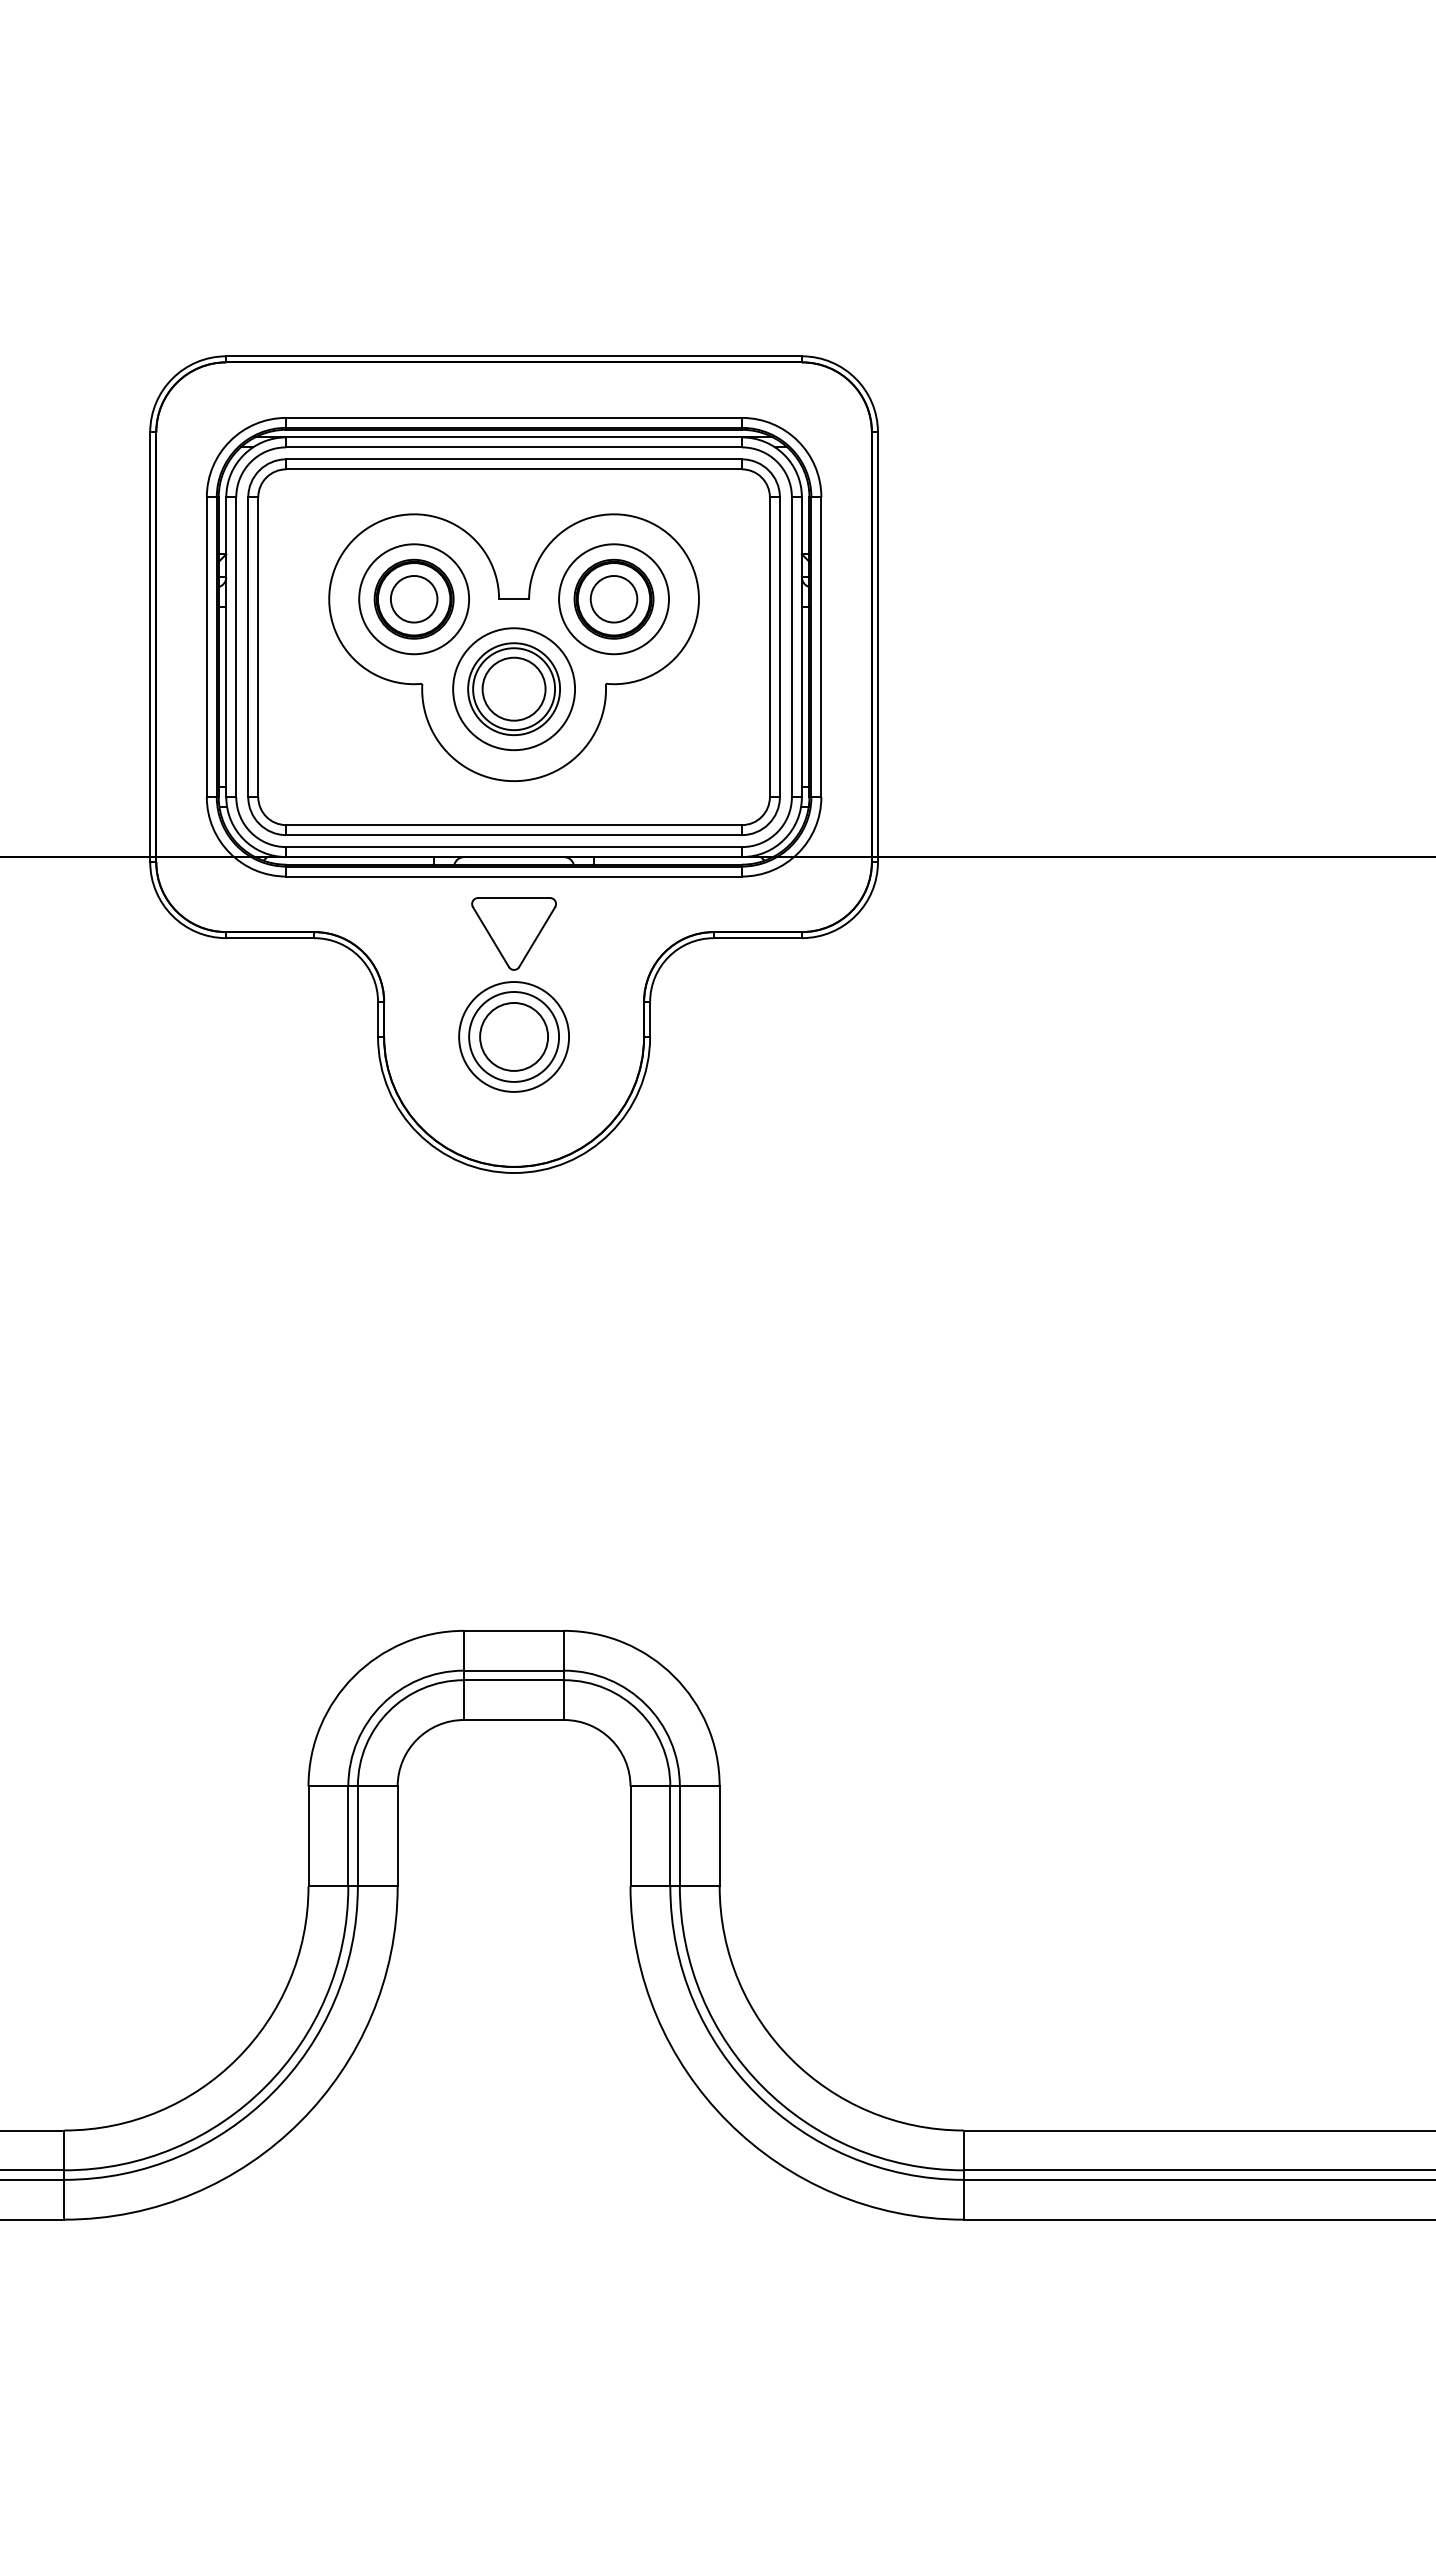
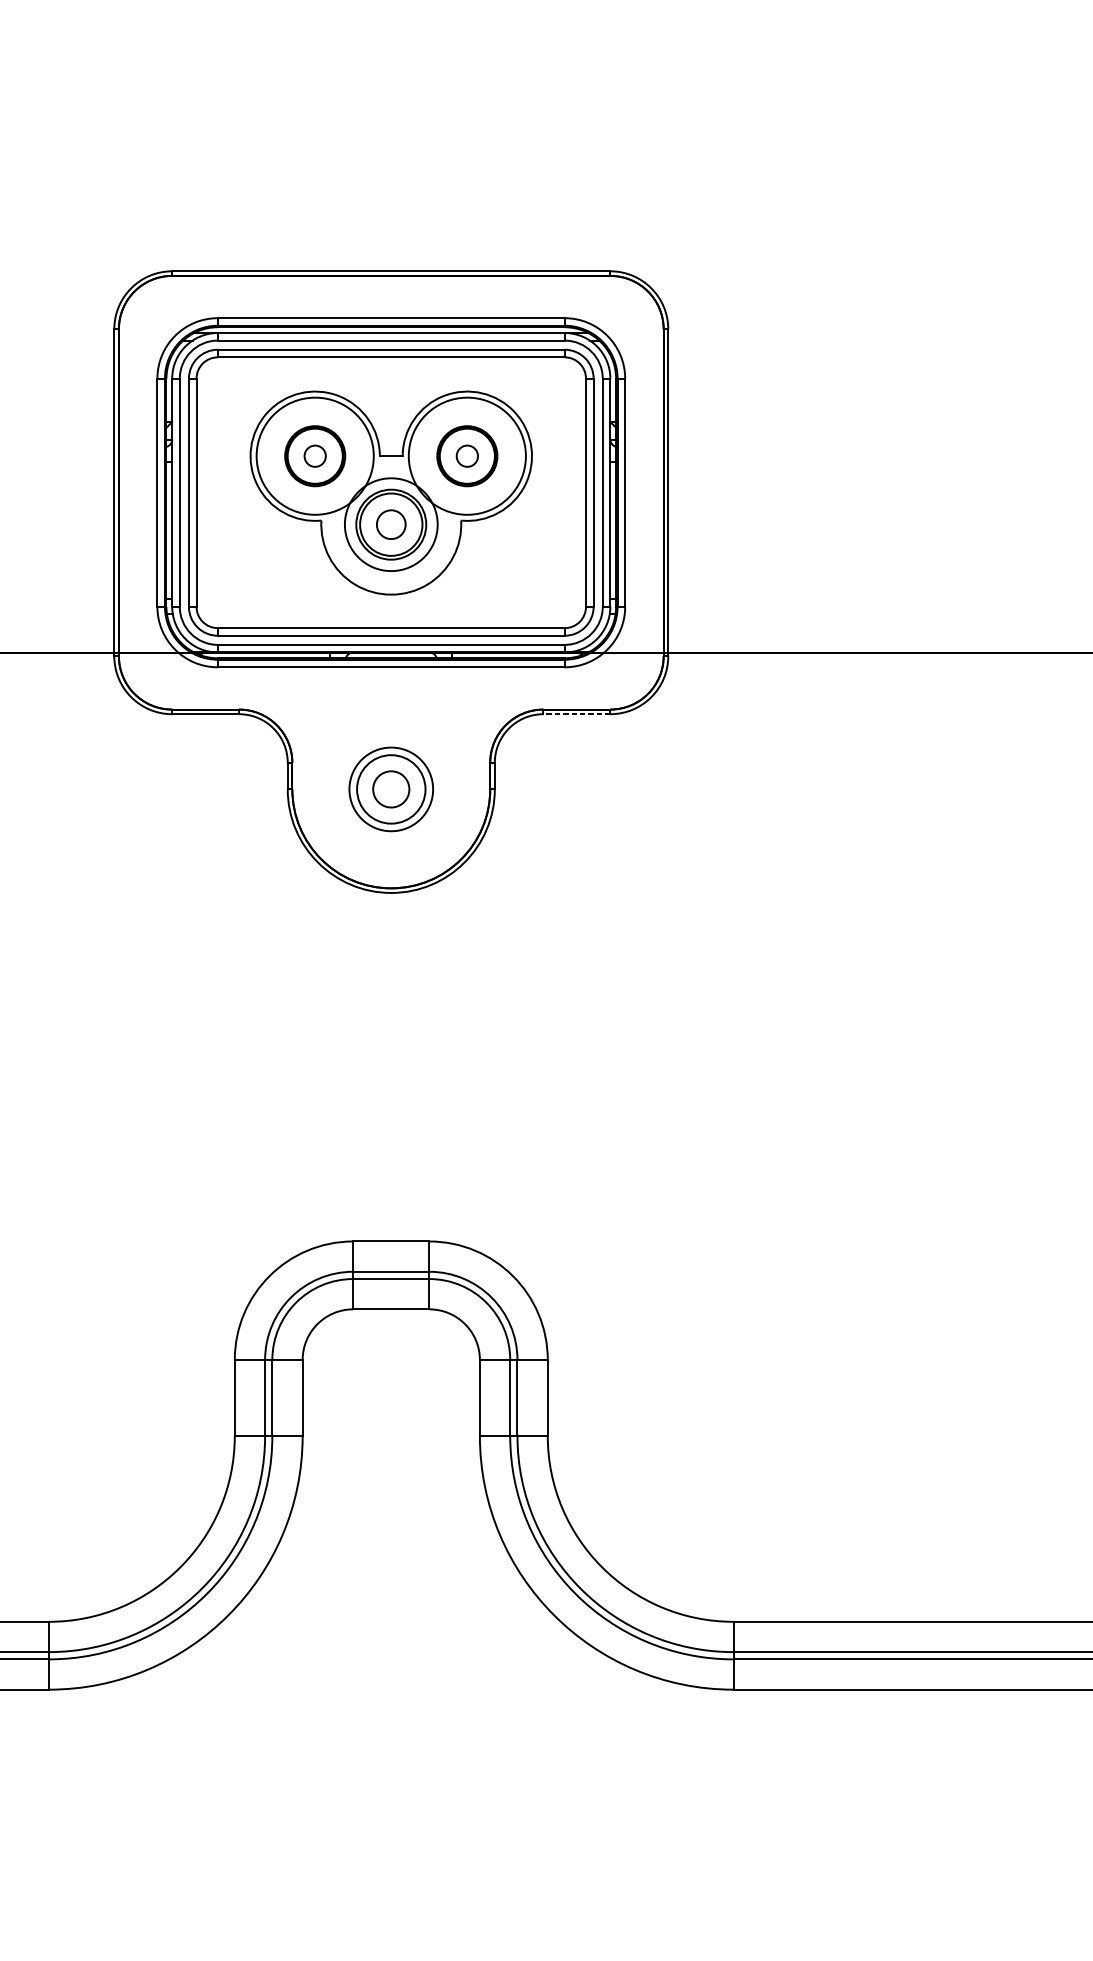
circle: (413, 598) -> (314, 455), size x0.6
circle: (613, 598) -> (466, 455), size x0.6
circle: (414, 599) -> (315, 456), size x1.4
circle: (613, 599) -> (466, 456), size x1.4
circle: (513, 688) -> (390, 524), size x0.6
part: (513, 933) -> (390, 710), removed
line: (757, 938) -> (576, 714), solid -> dashed
circle: (514, 1036) -> (391, 789), size x0.7

